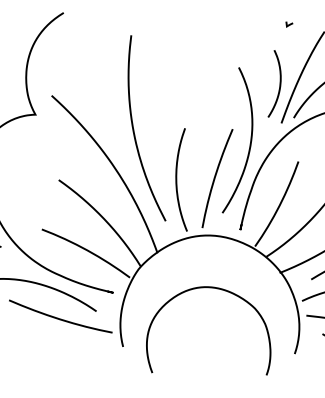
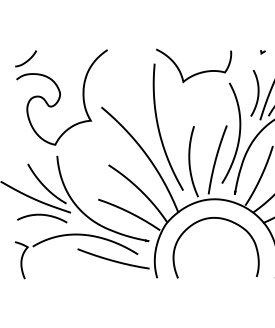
curve: (193, 50) -> (197, 72), added
curve: (215, 289) -> (219, 219), moved

